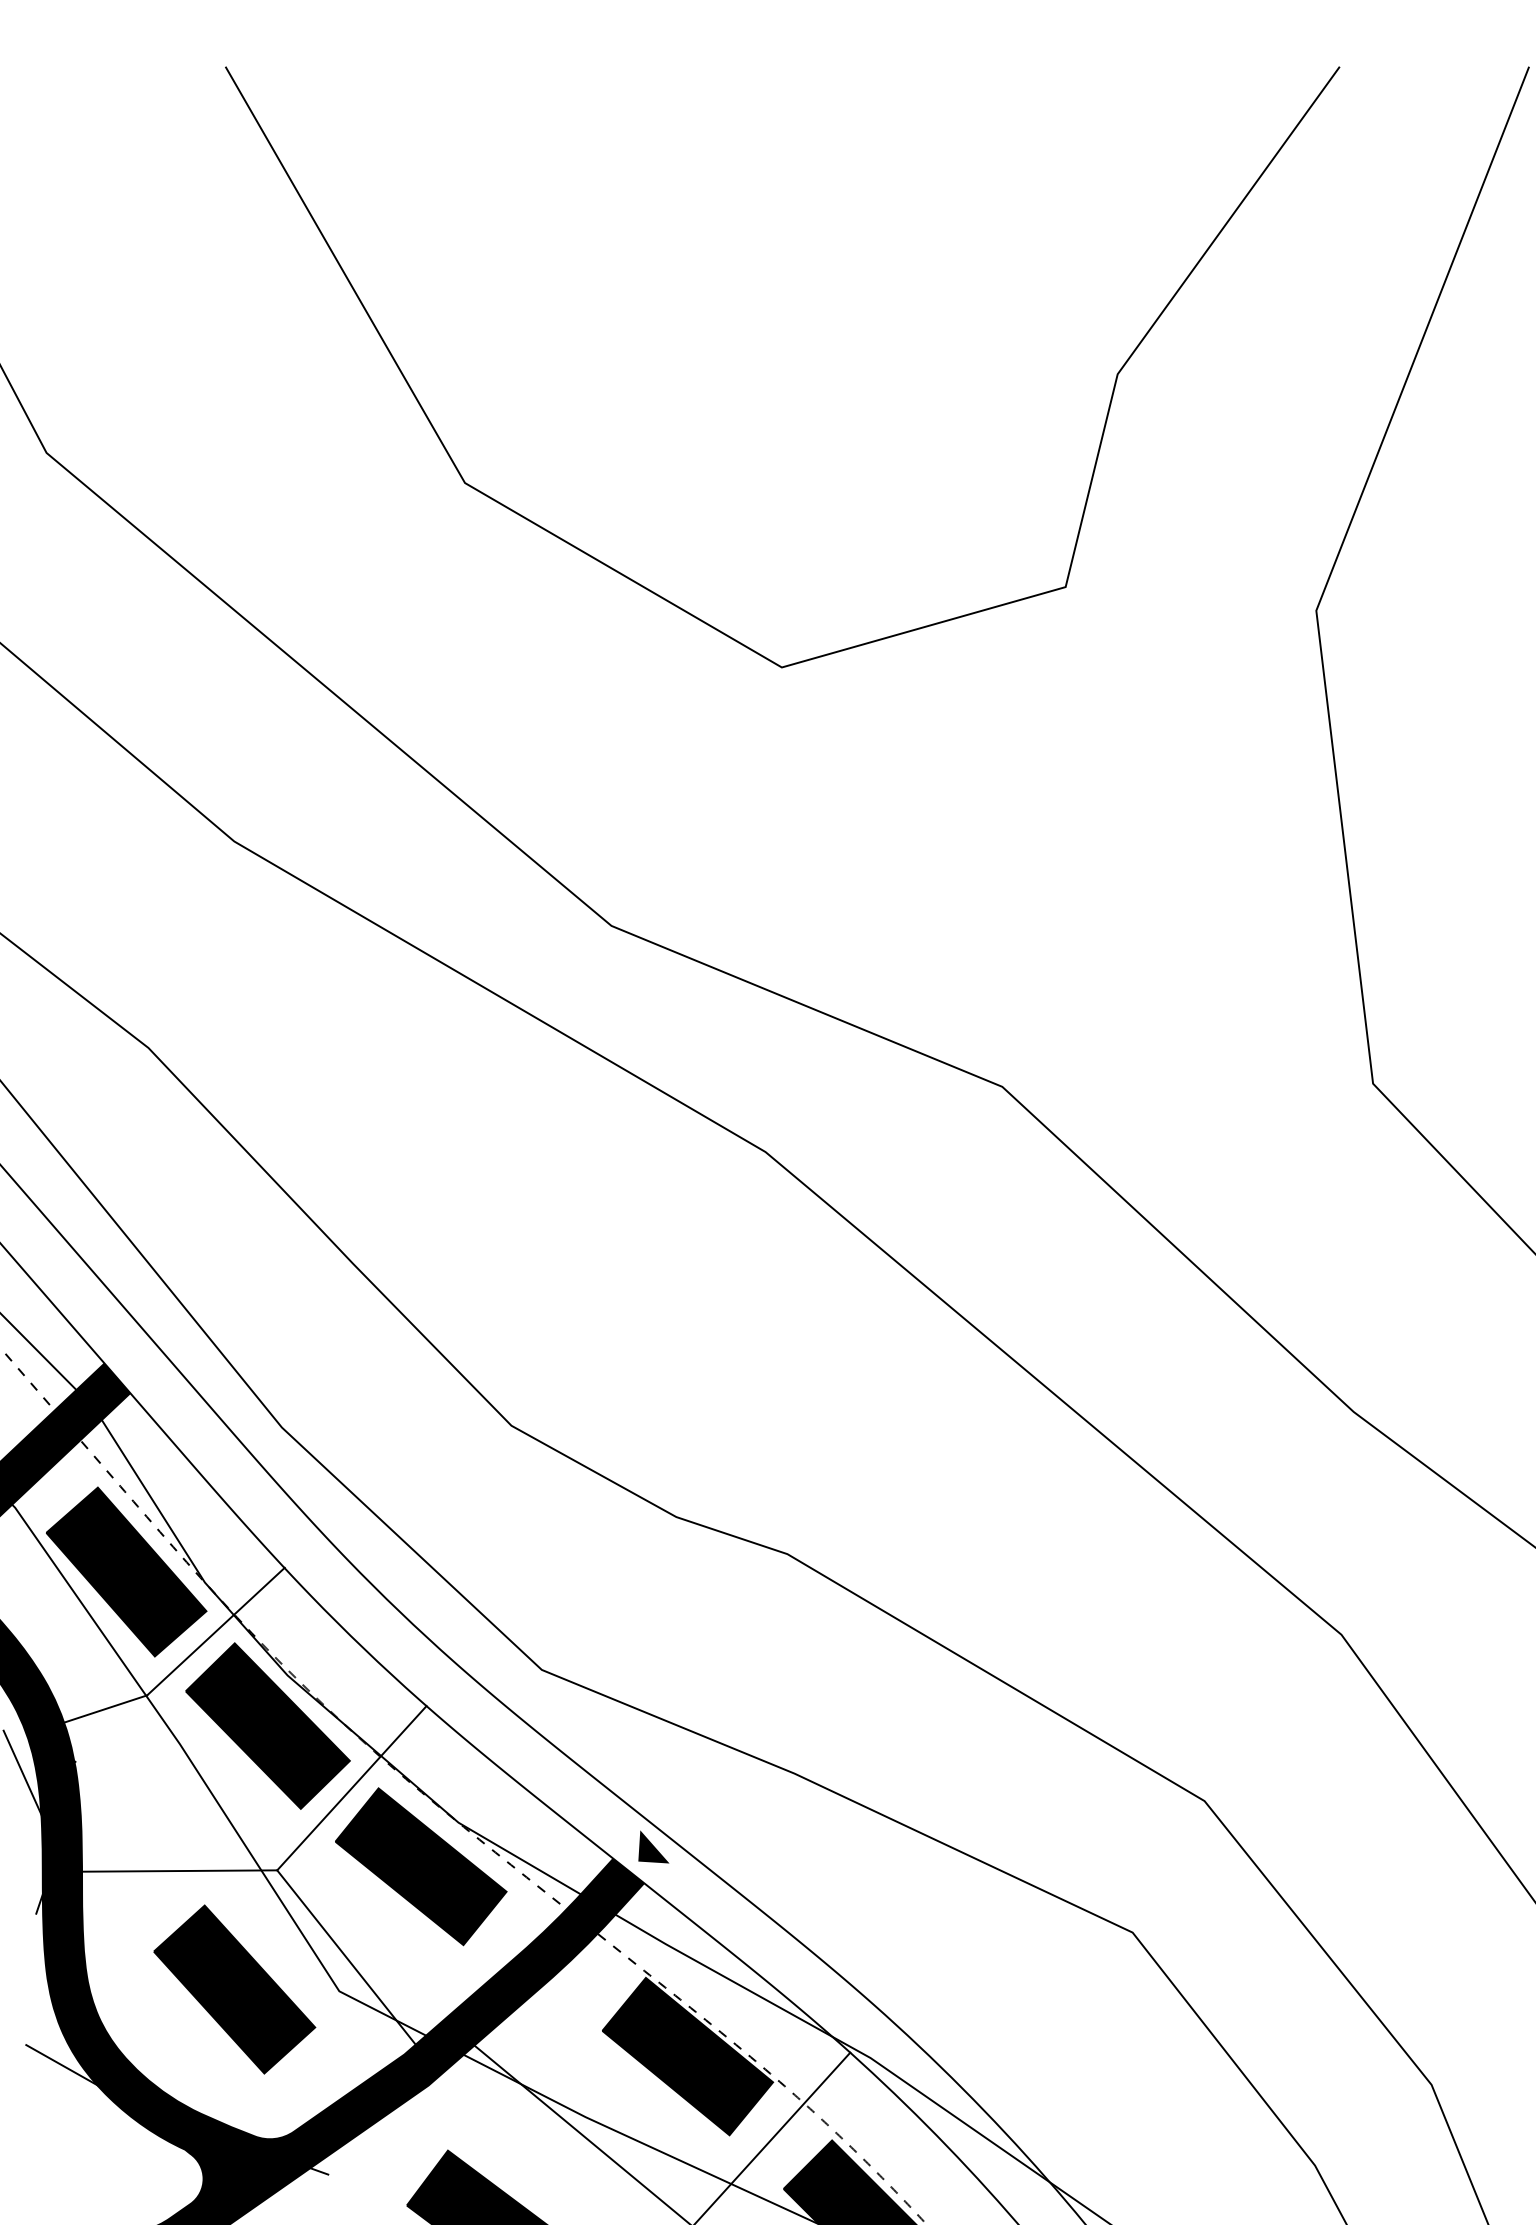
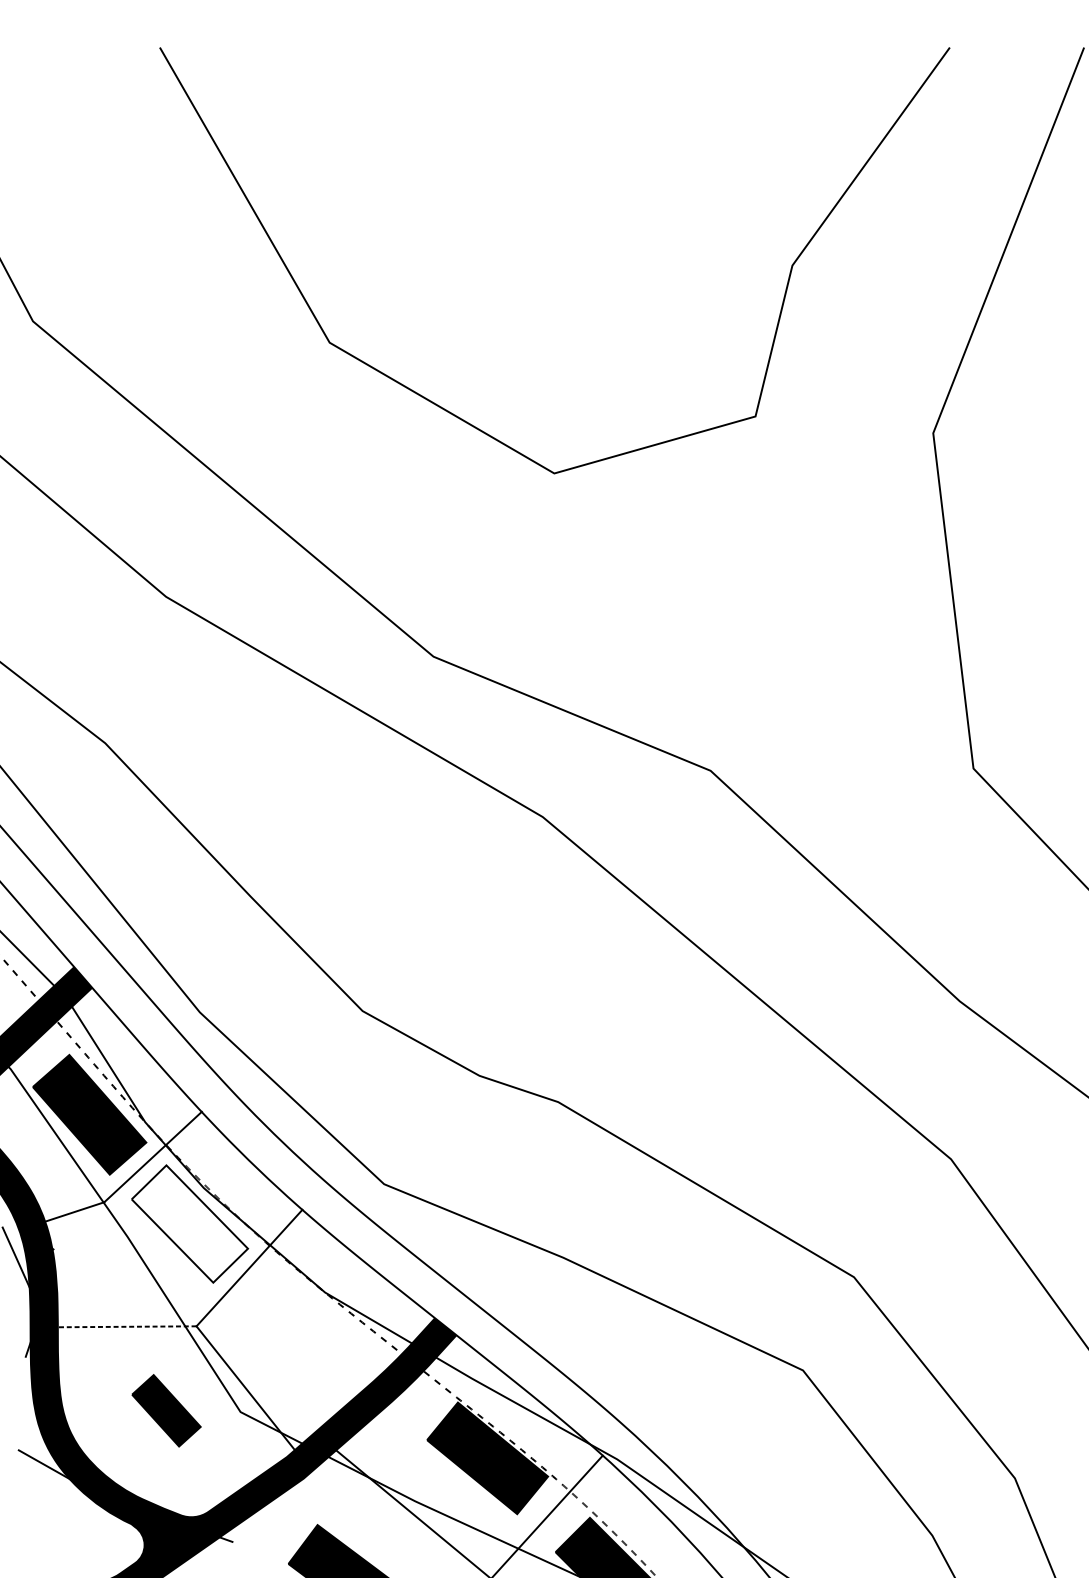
fill: (267, 1725) -> (189, 1223), removed
part: (653, 1846) -> (463, 1309), removed
part: (421, 1866) -> (298, 1323), removed
line: (179, 1871) -> (127, 1327), solid -> dashed
part: (234, 1989) -> (166, 1410), size x0.6

